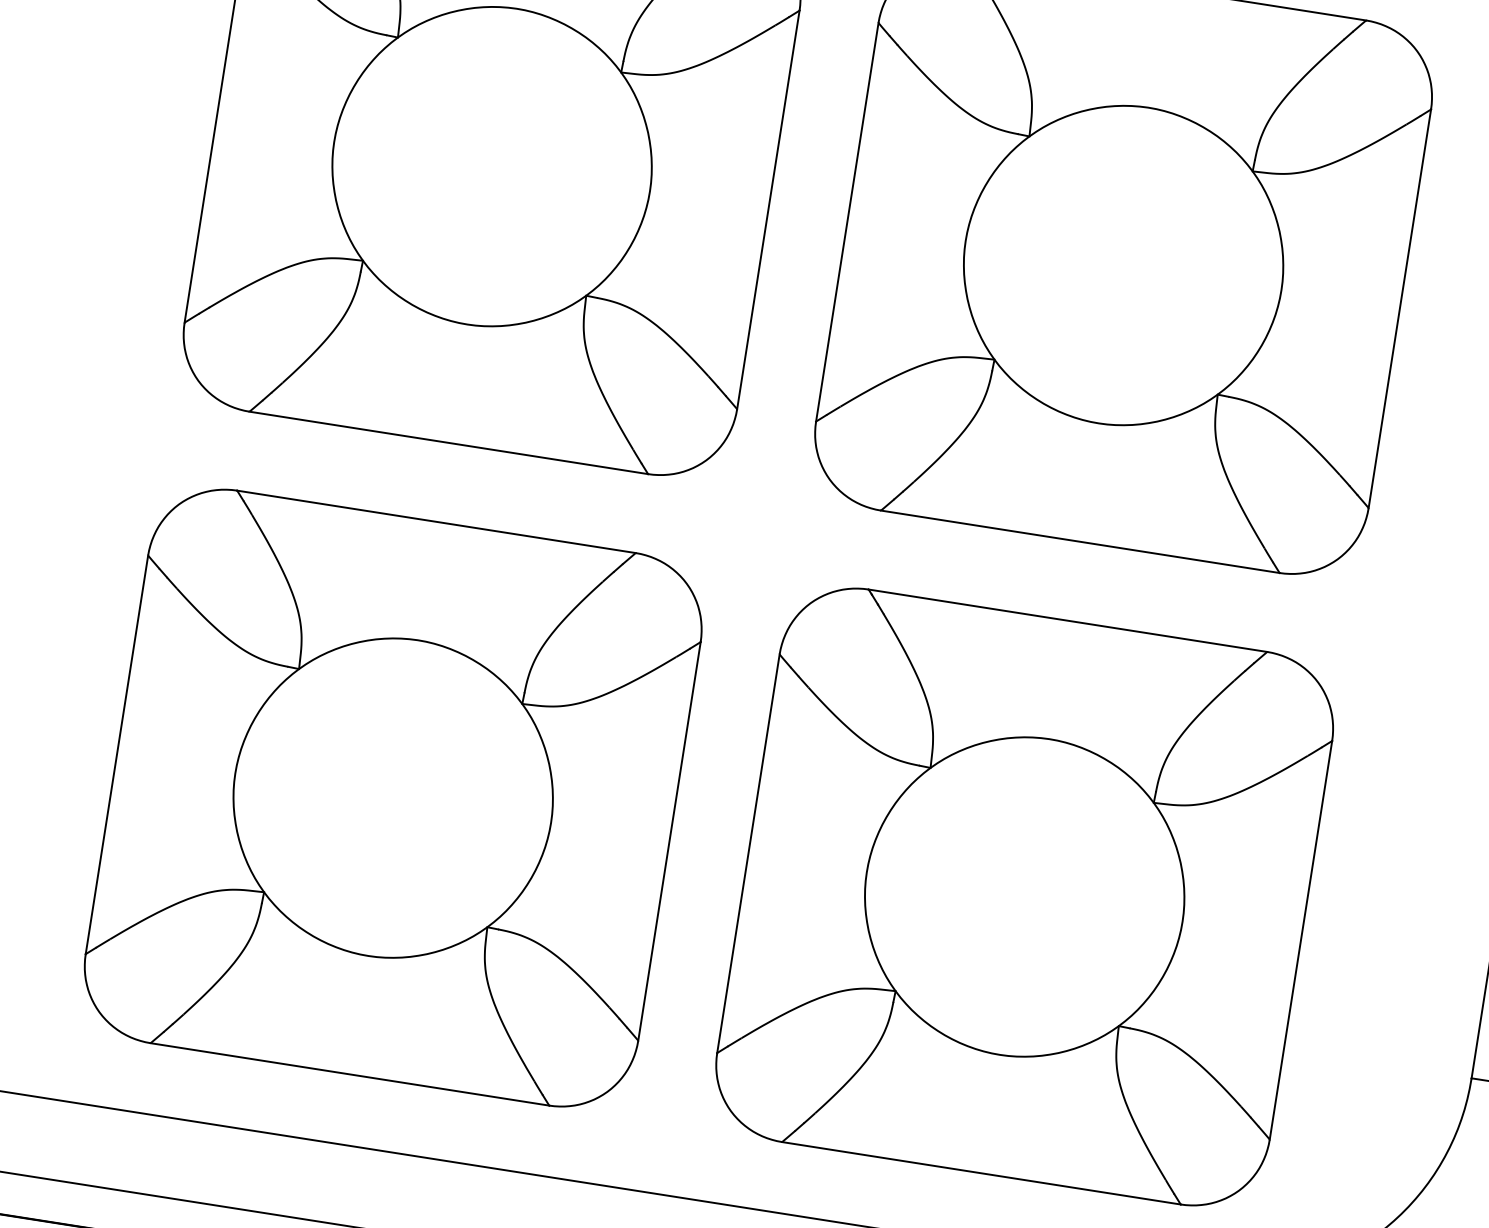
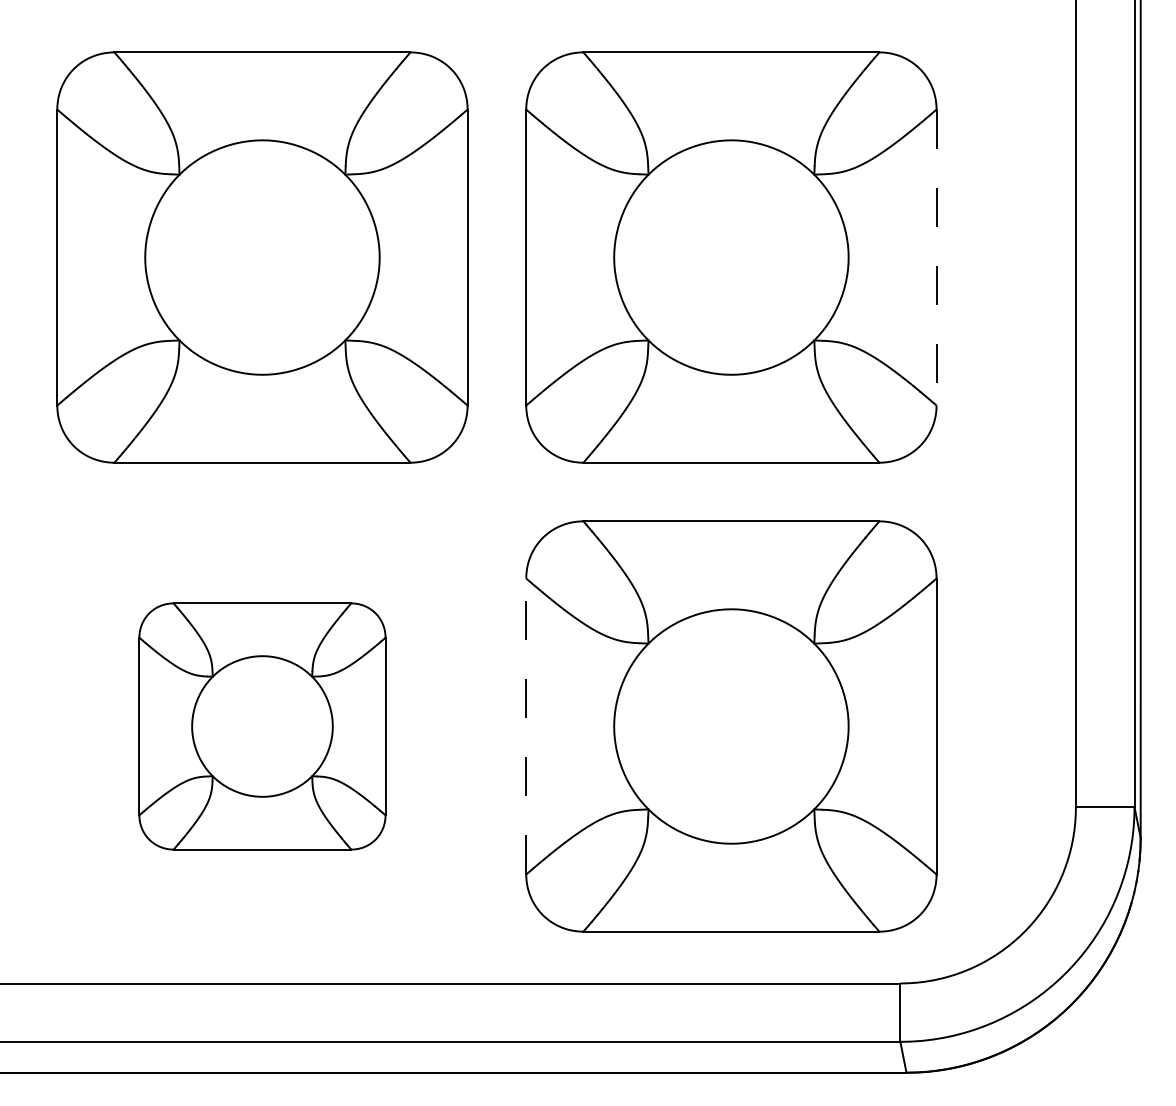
line: (1399, 308) -> (936, 257), solid -> dashed
part: (393, 798) -> (262, 726), size x0.6
line: (748, 853) -> (526, 726), solid -> dashed

